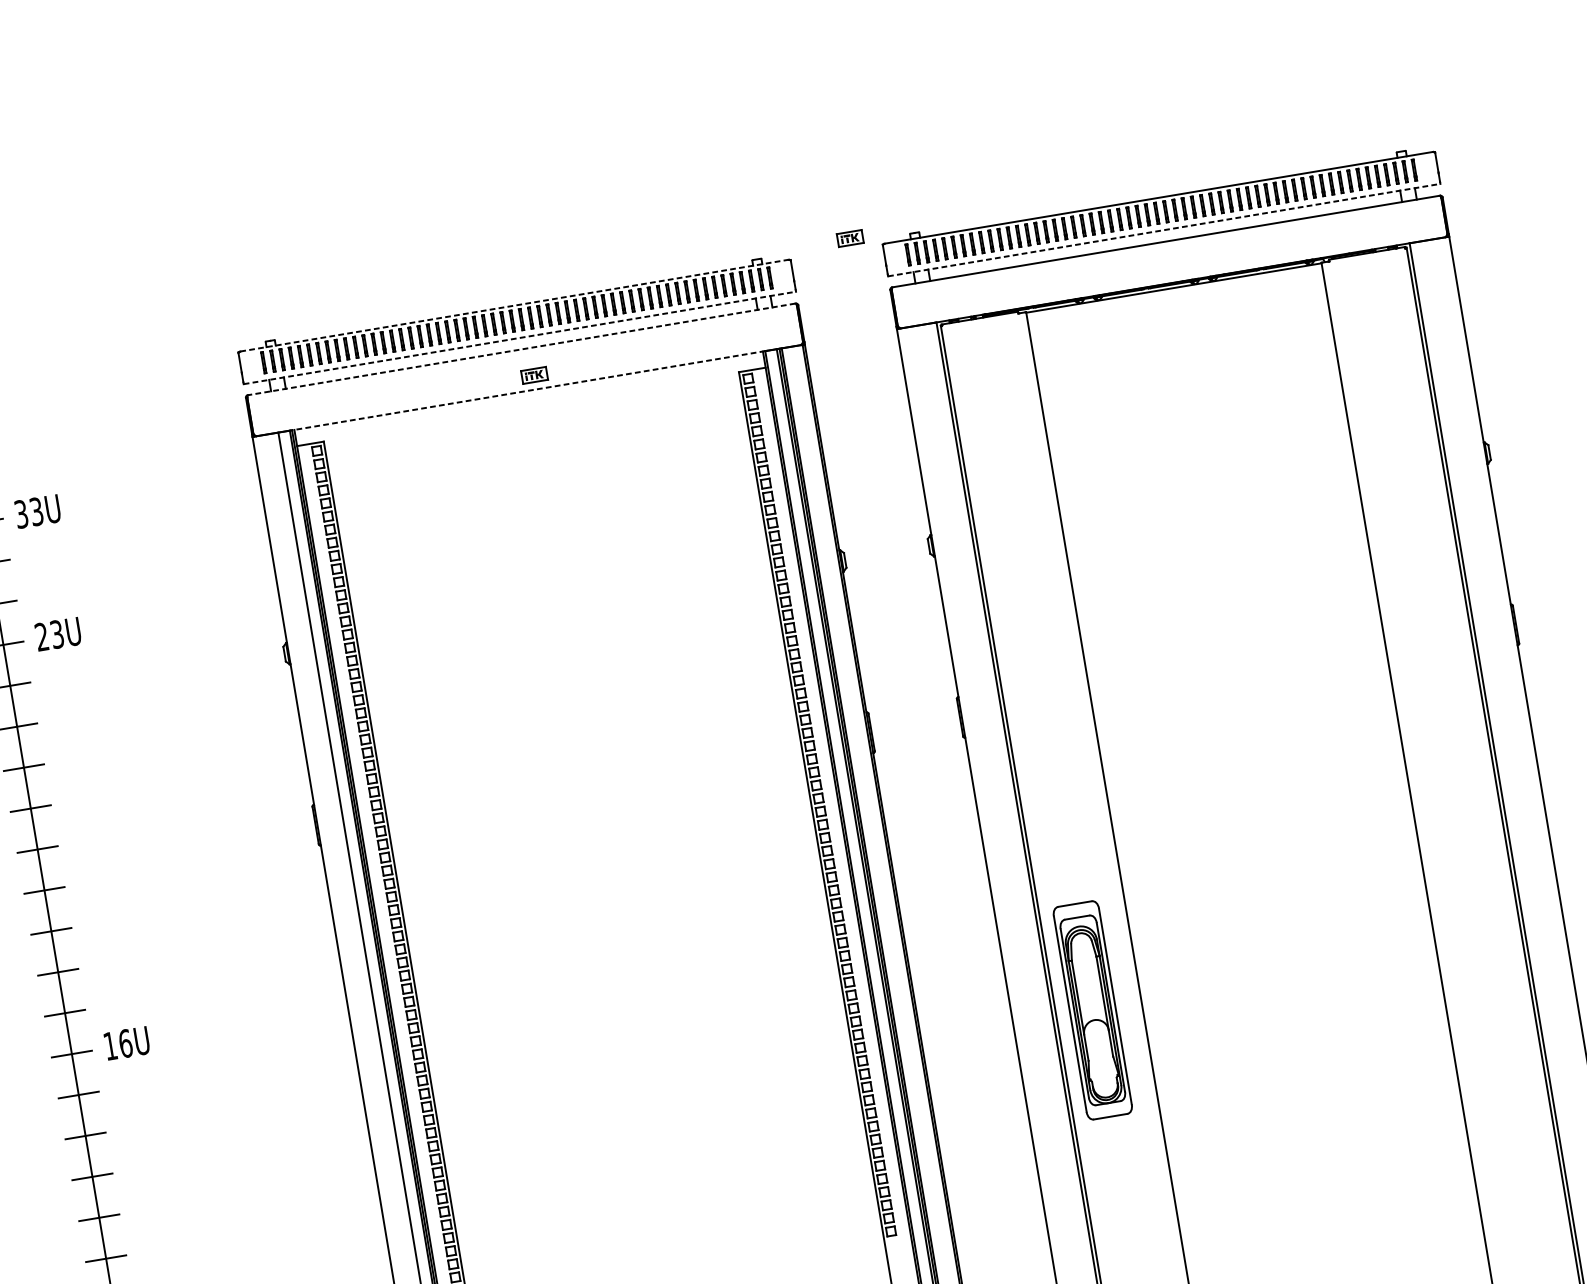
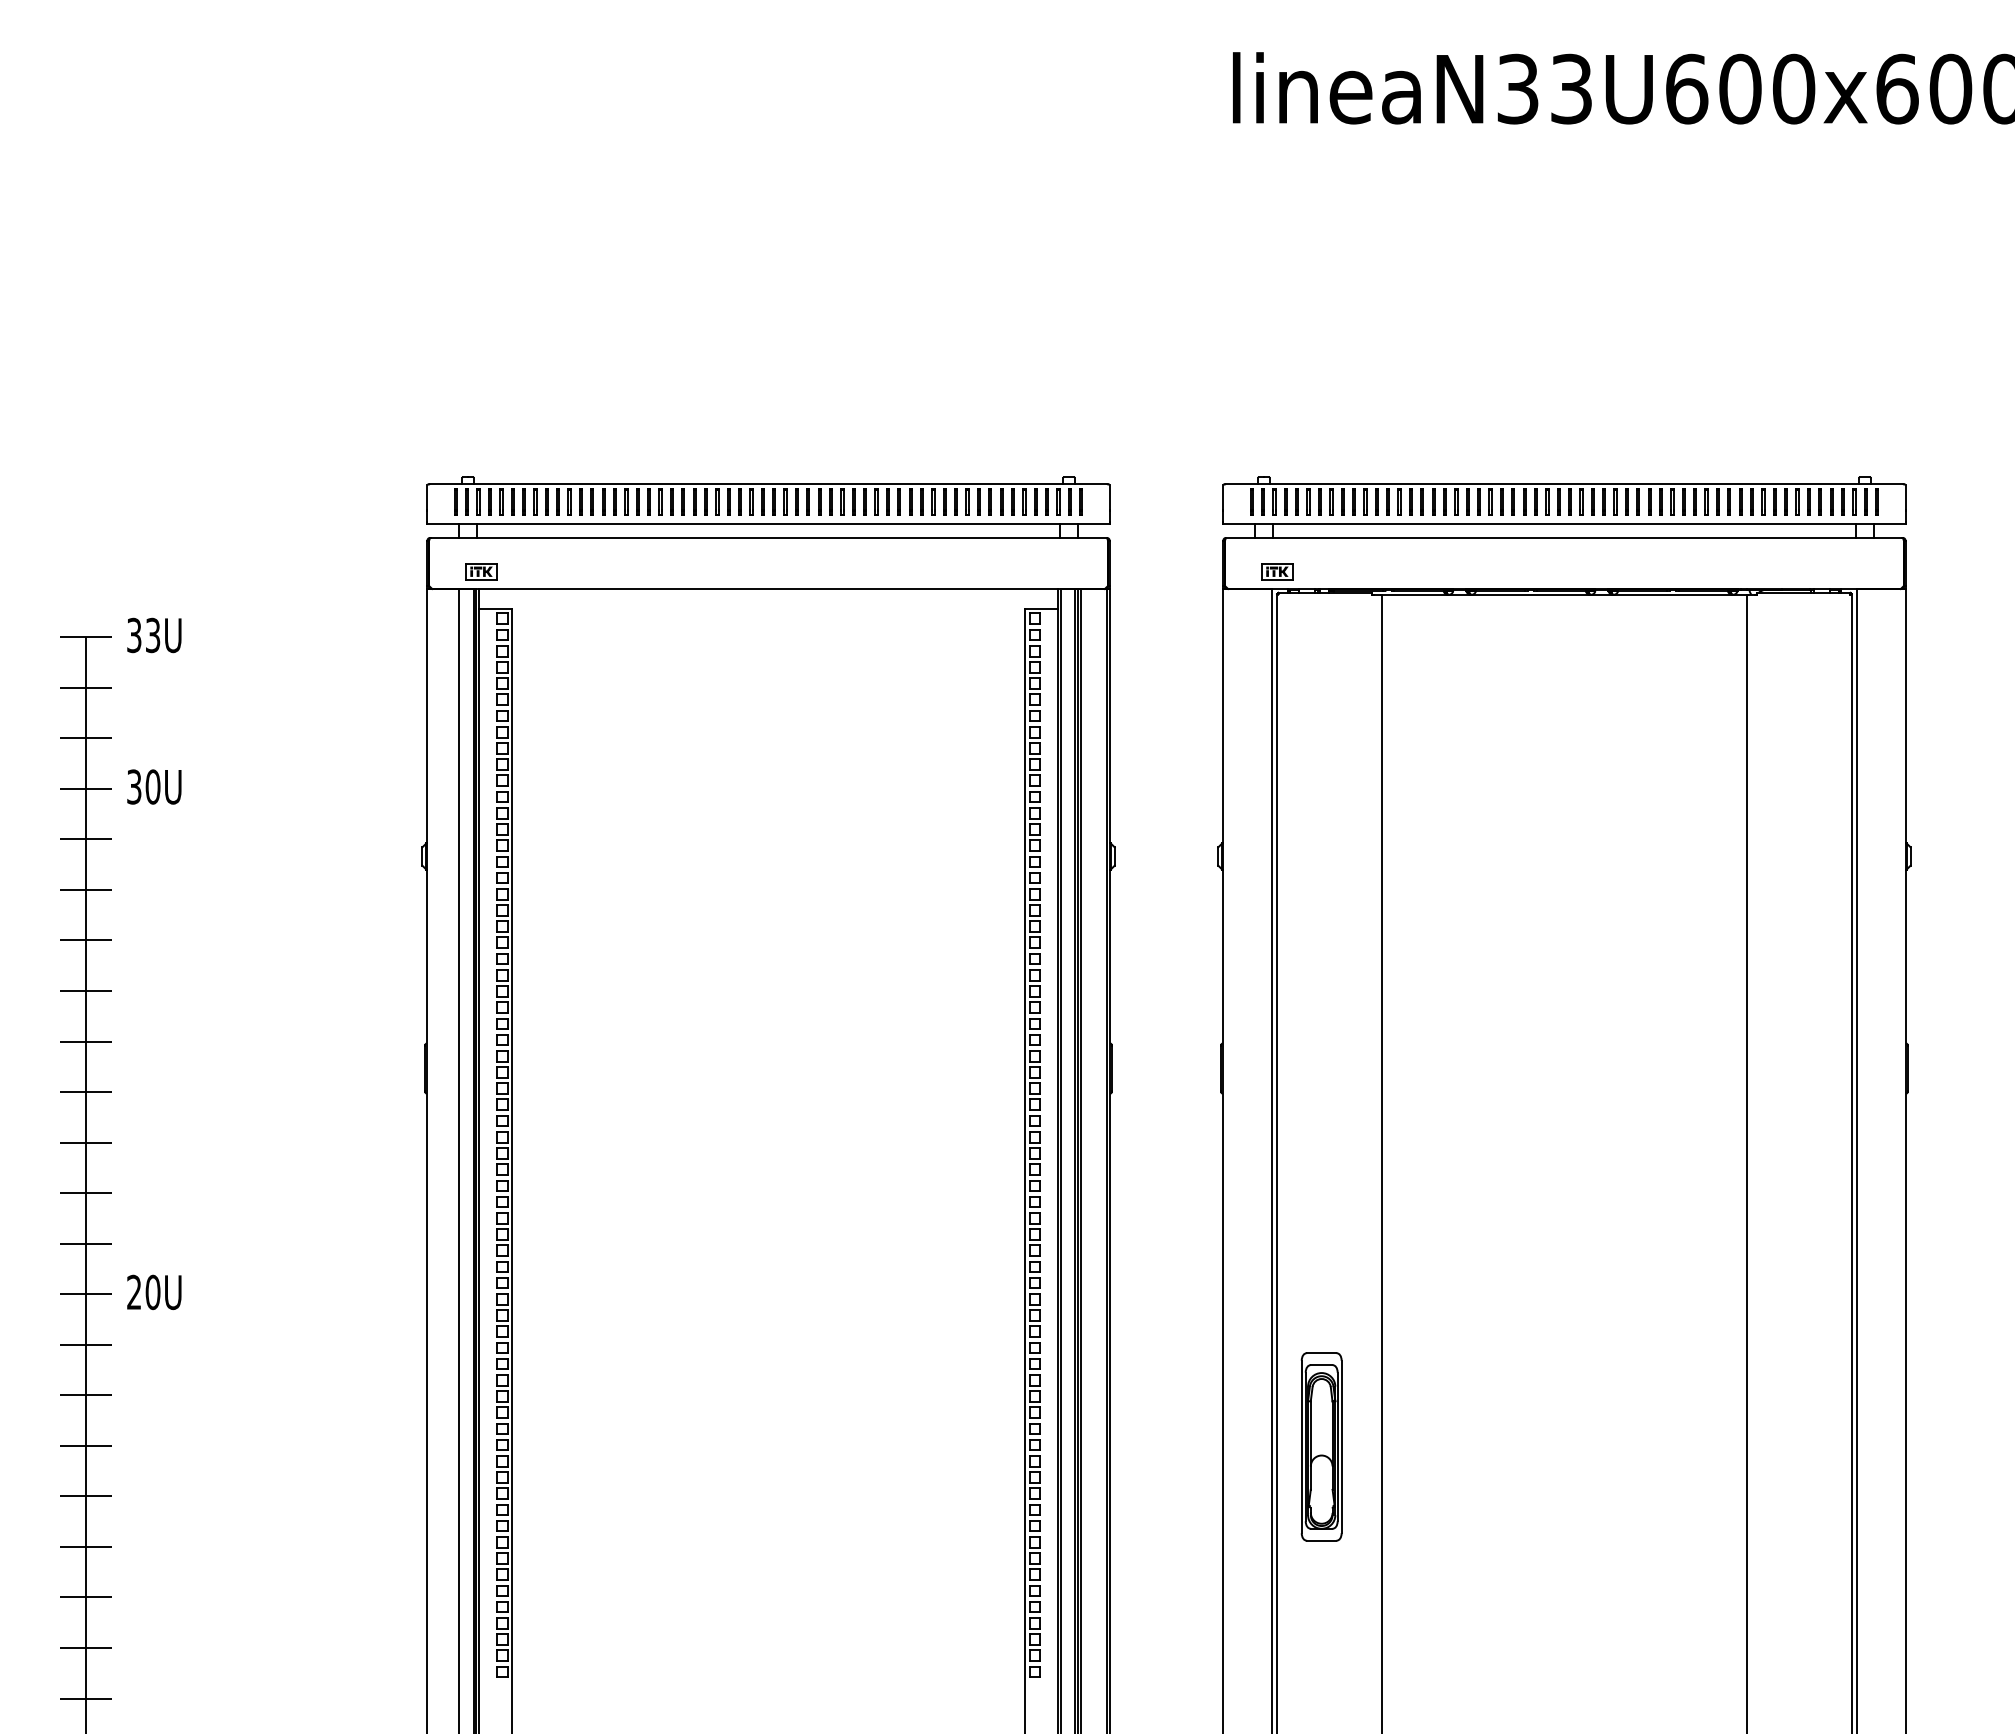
line: (1164, 229) -> (1564, 523), dashed -> solid
part: (850, 238) -> (1277, 571), moved
line: (514, 305) -> (768, 483), dashed -> solid
line: (520, 337) -> (769, 523), dashed -> solid
line: (521, 349) -> (768, 537), dashed -> solid
part: (534, 375) -> (481, 571), moved
line: (528, 390) -> (768, 588), dashed -> solid
text: (49, 635) -> (143, 786), 23U -> 30U
part: (1092, 1010) -> (1321, 1446), size x0.71
text: (117, 1044) -> (143, 1291), 16U -> 20U

